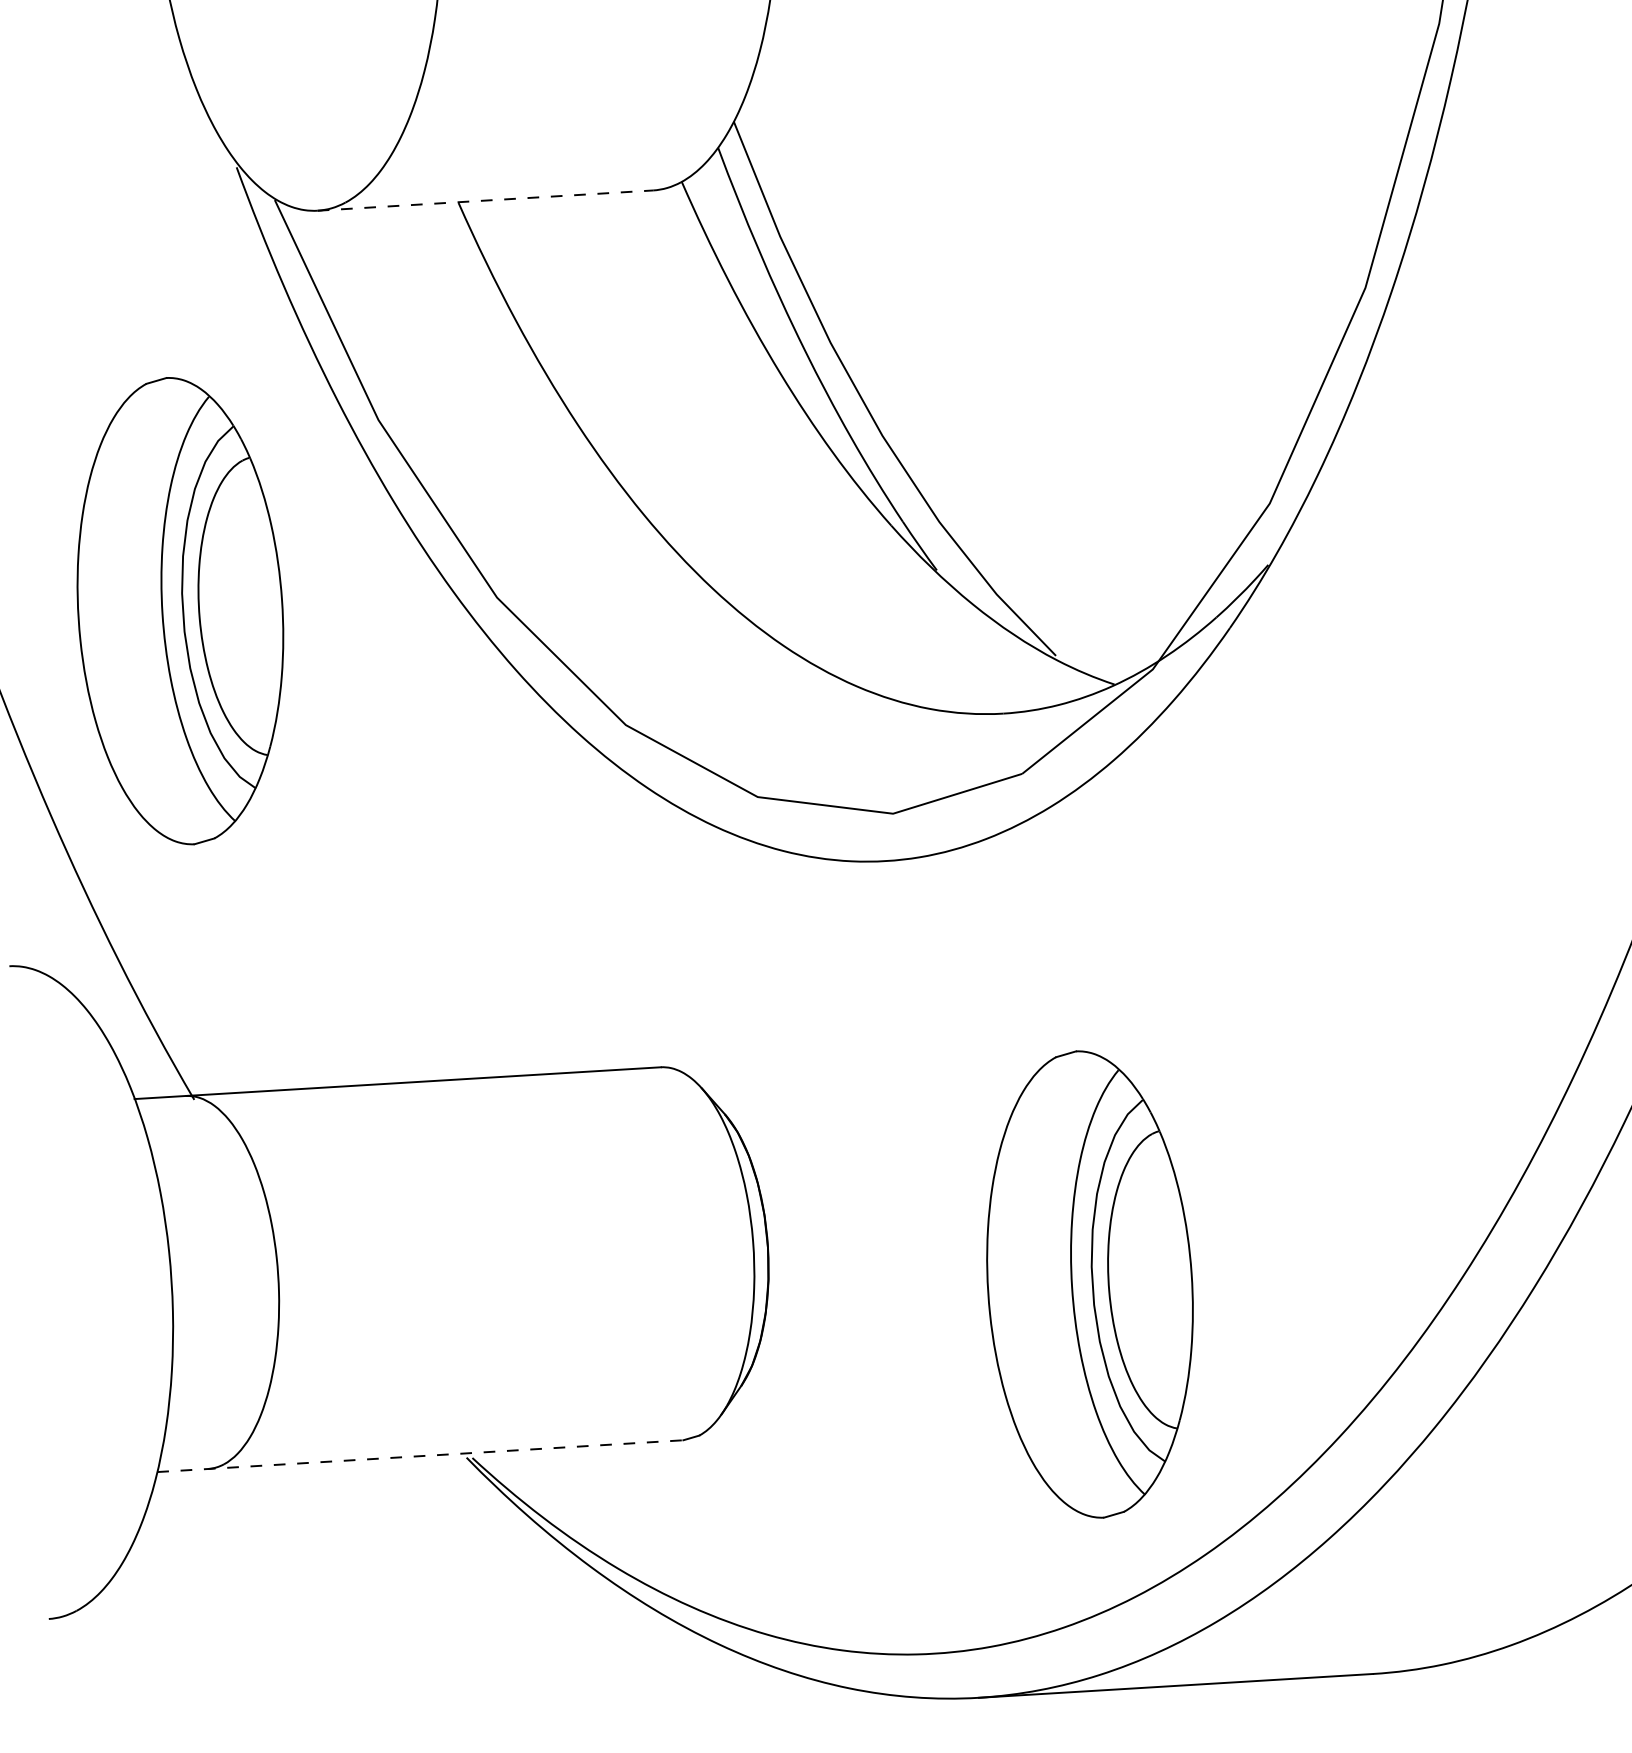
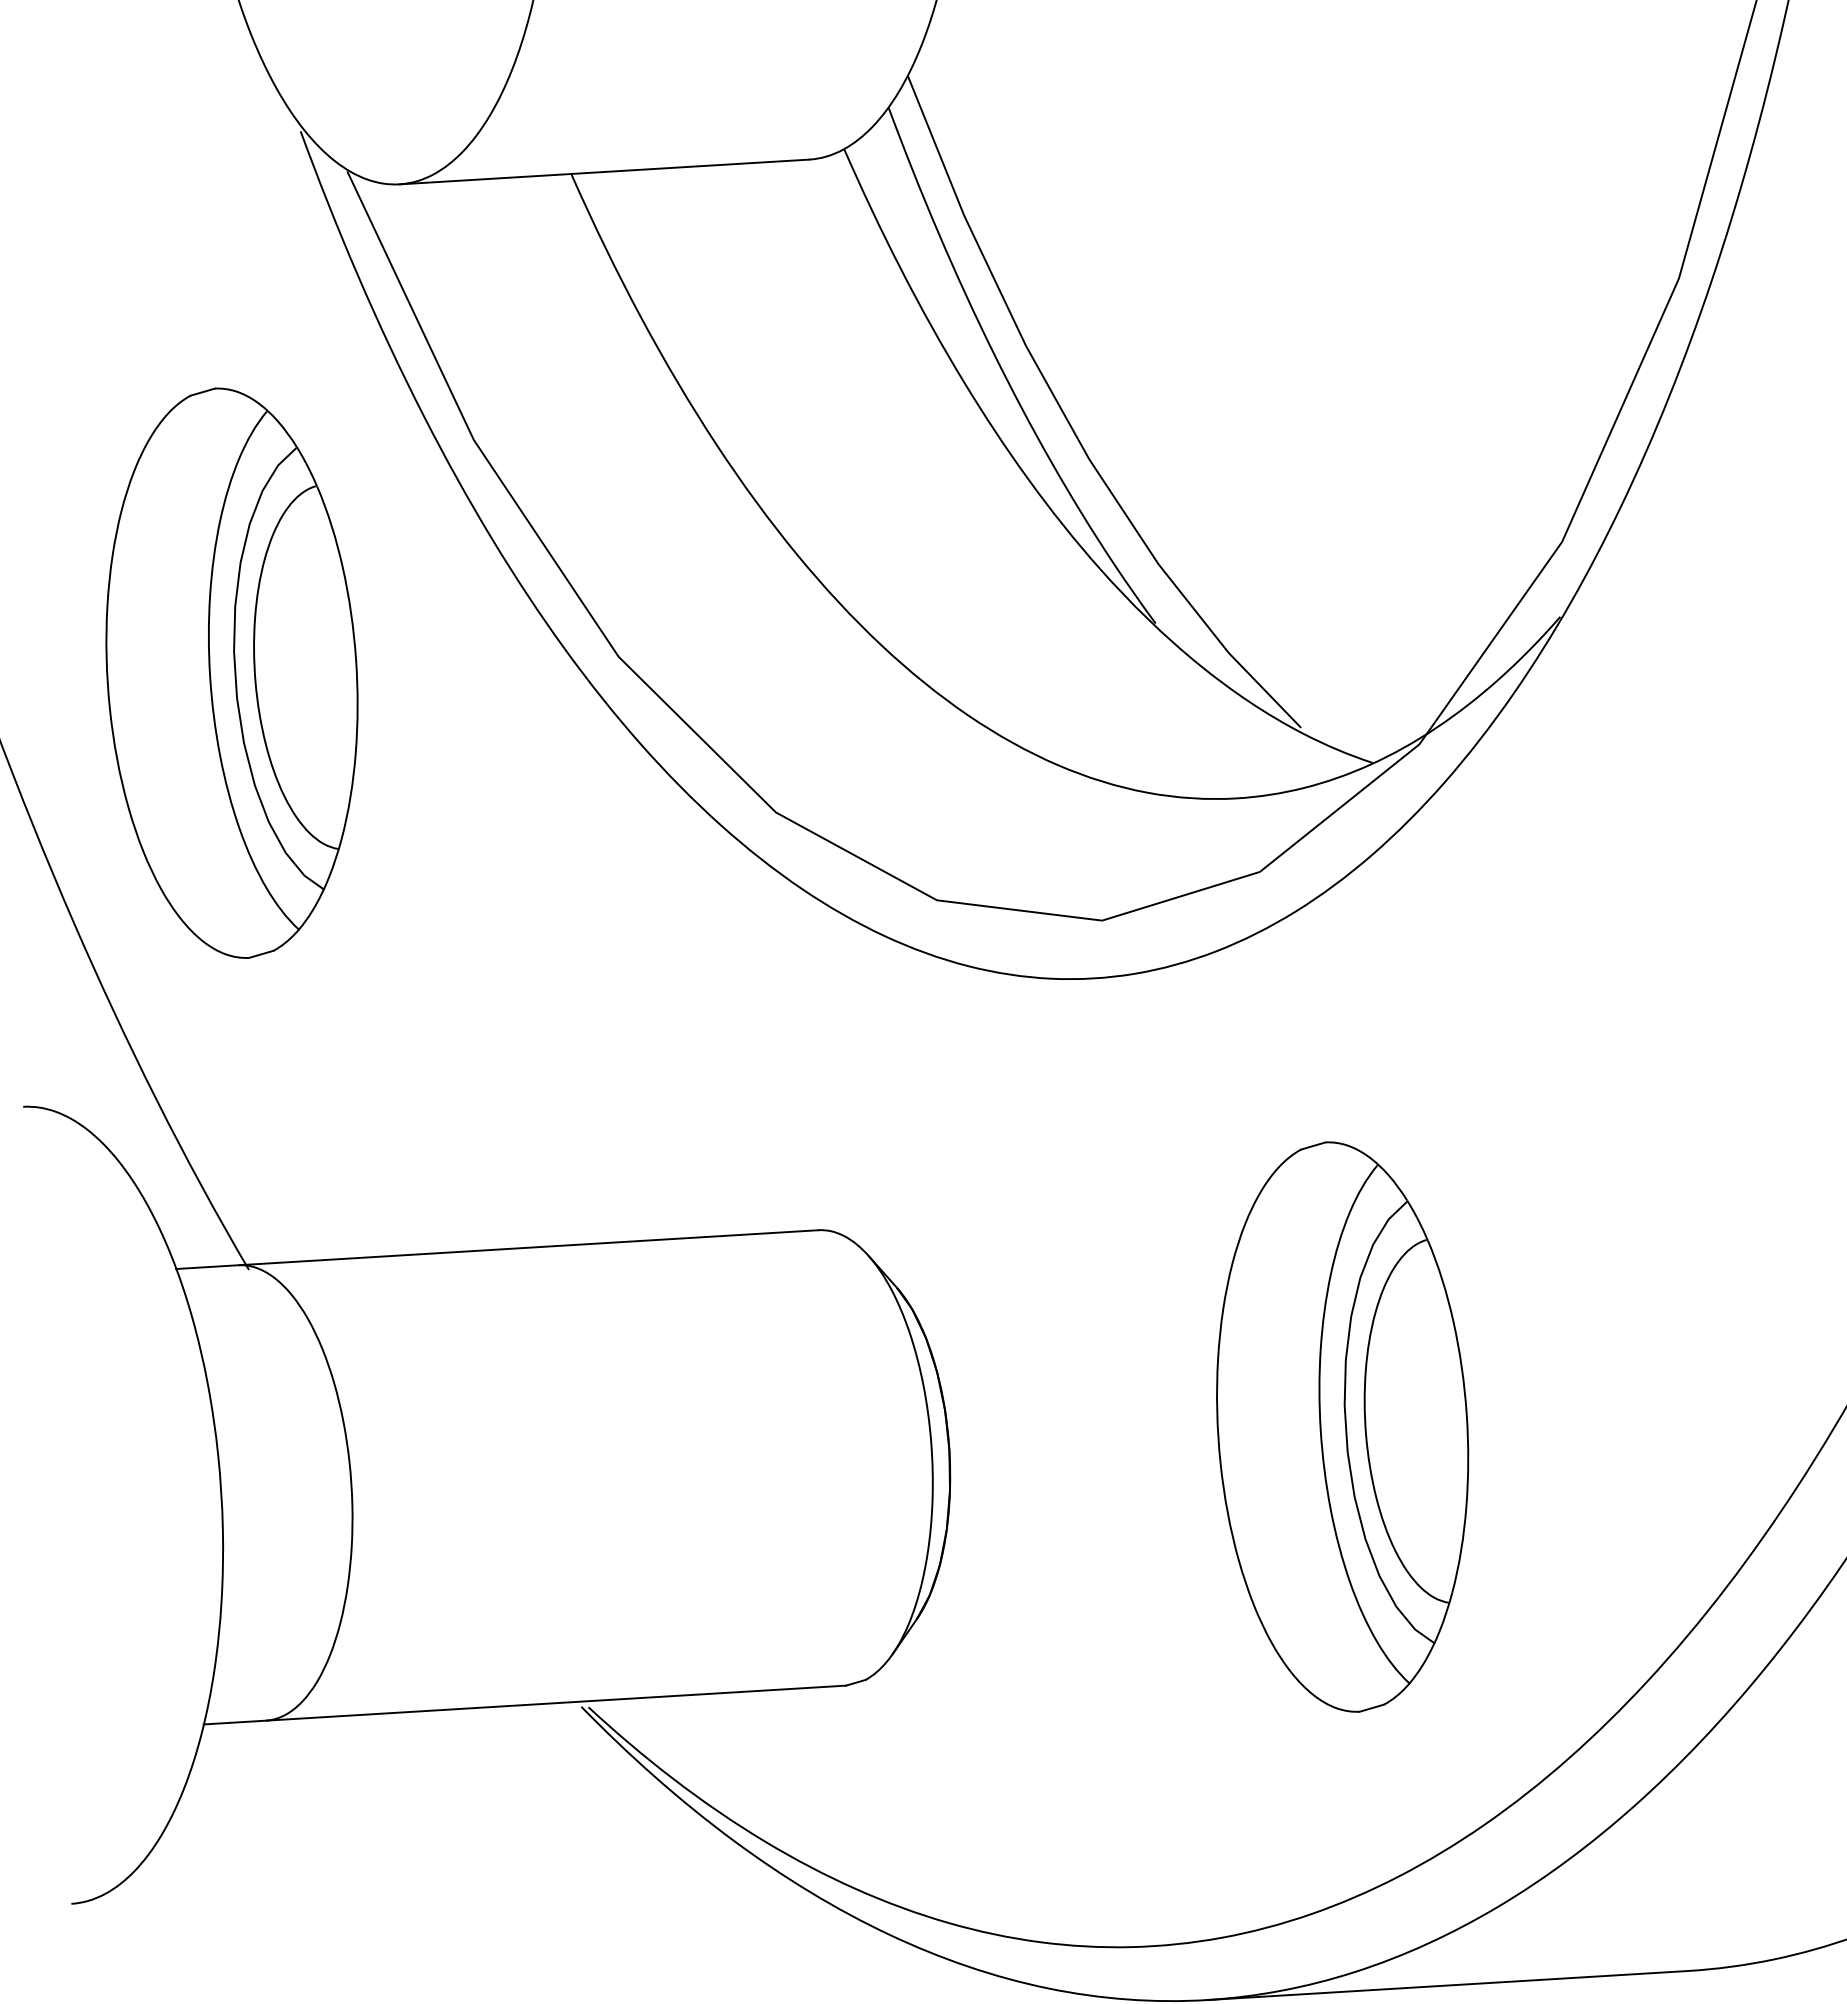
line: (485, 200) -> (604, 171), dashed -> solid
part: (1089, 1284) -> (1341, 1427), moved
line: (420, 1456) -> (525, 1705), dashed -> solid

